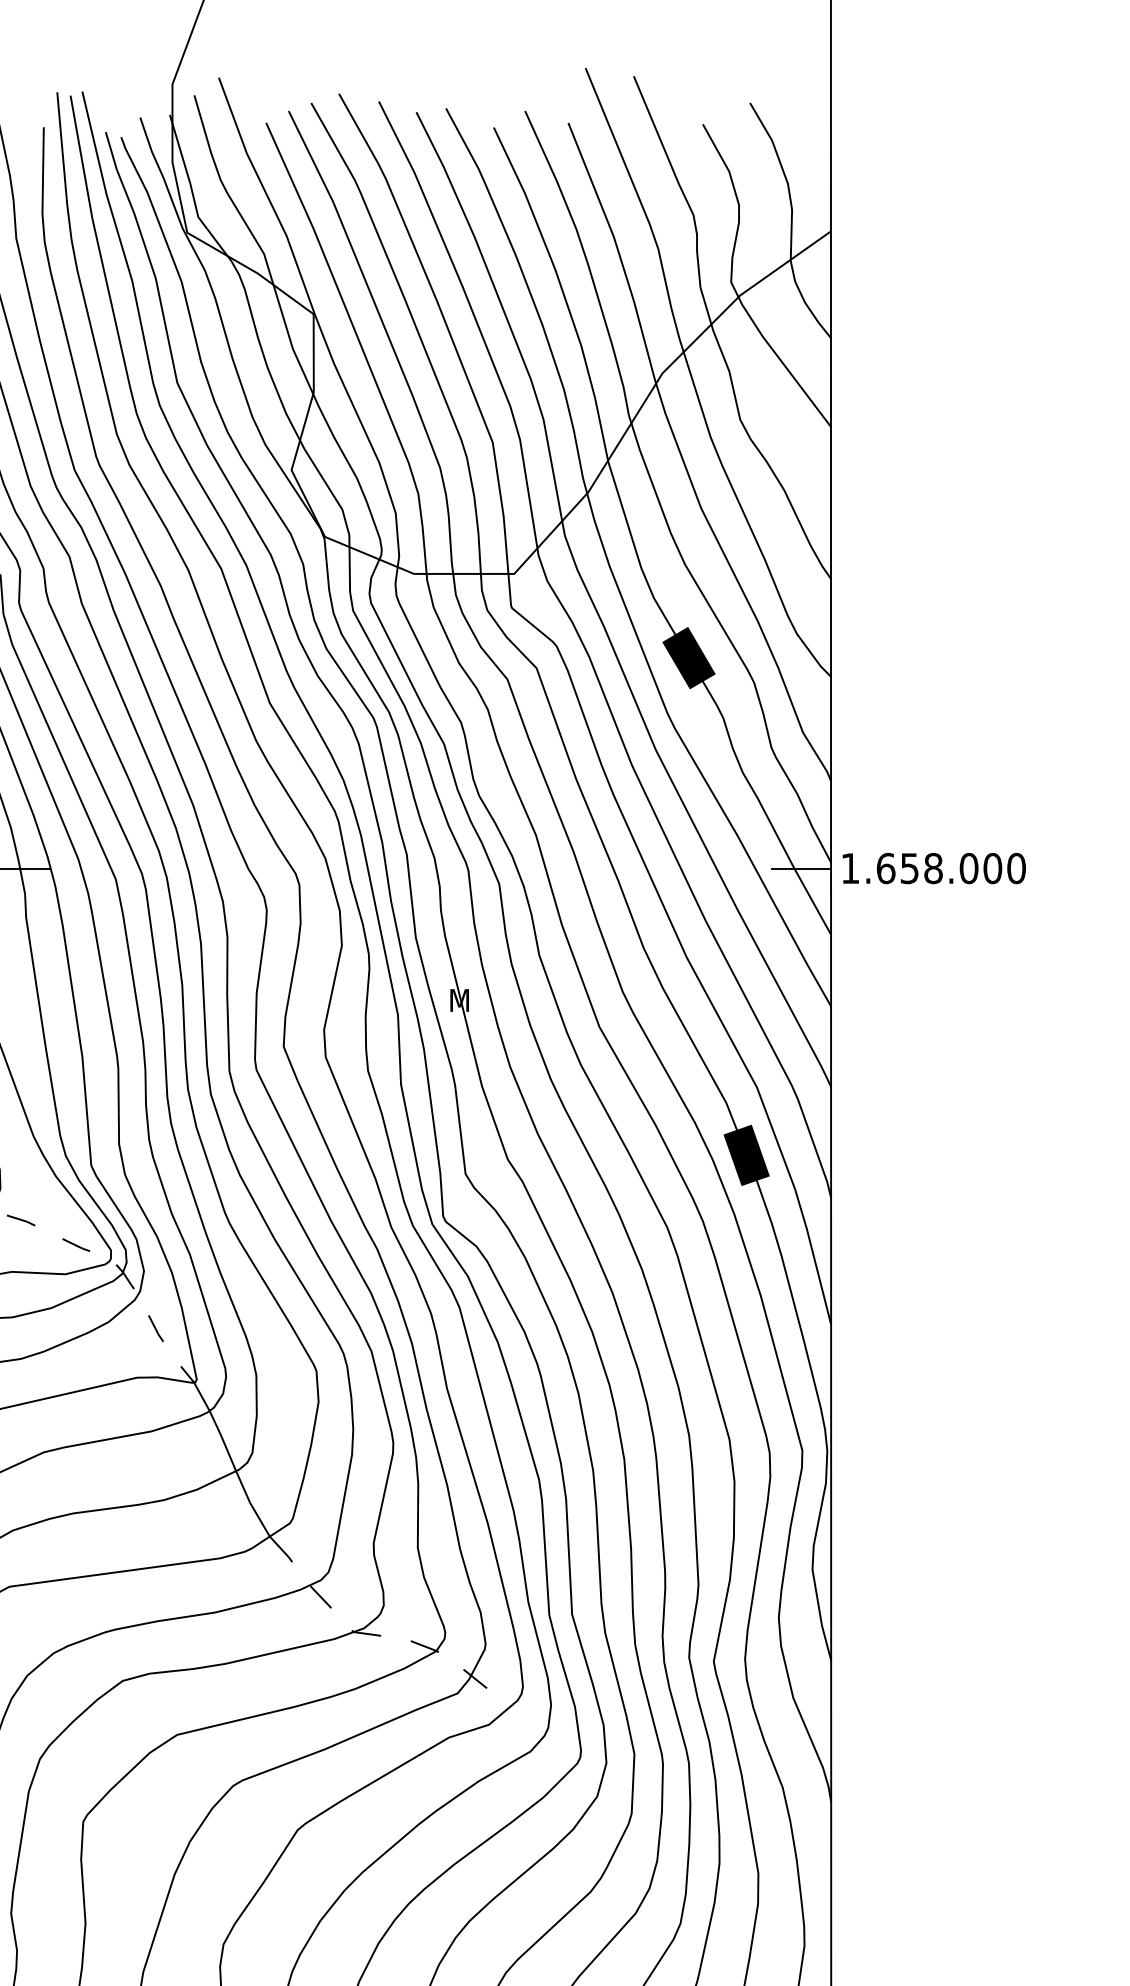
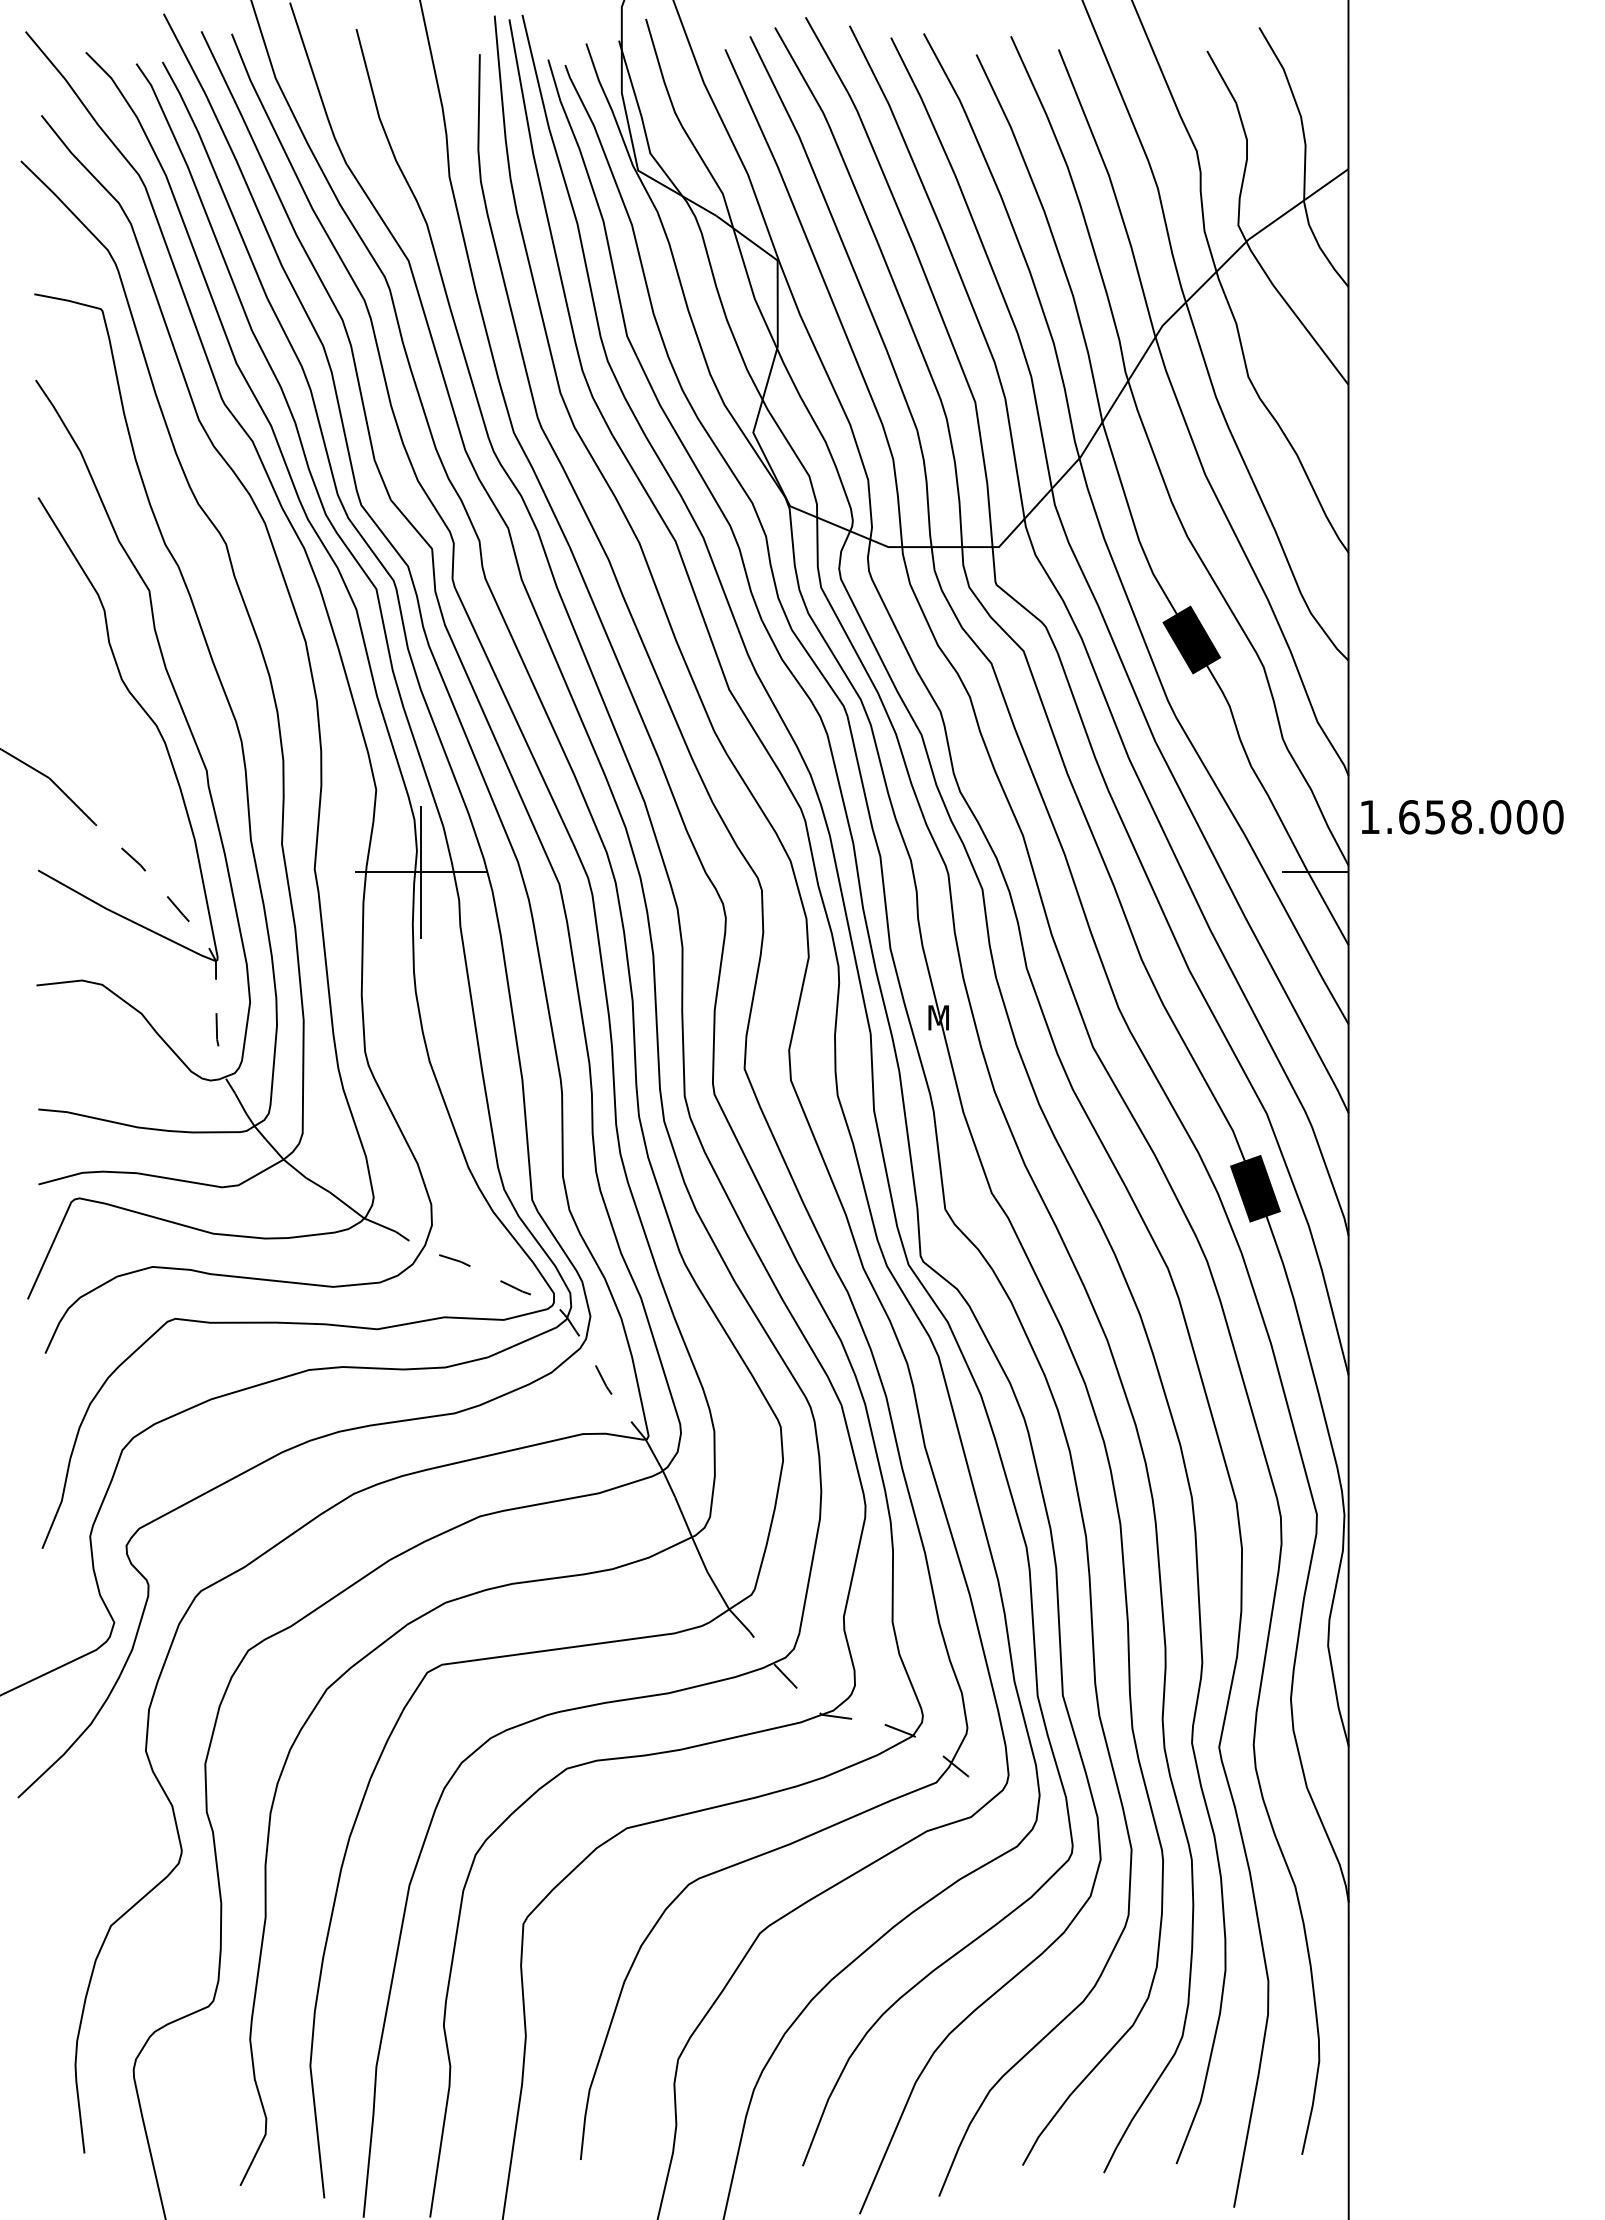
text: (934, 868) -> (1462, 817), moved

